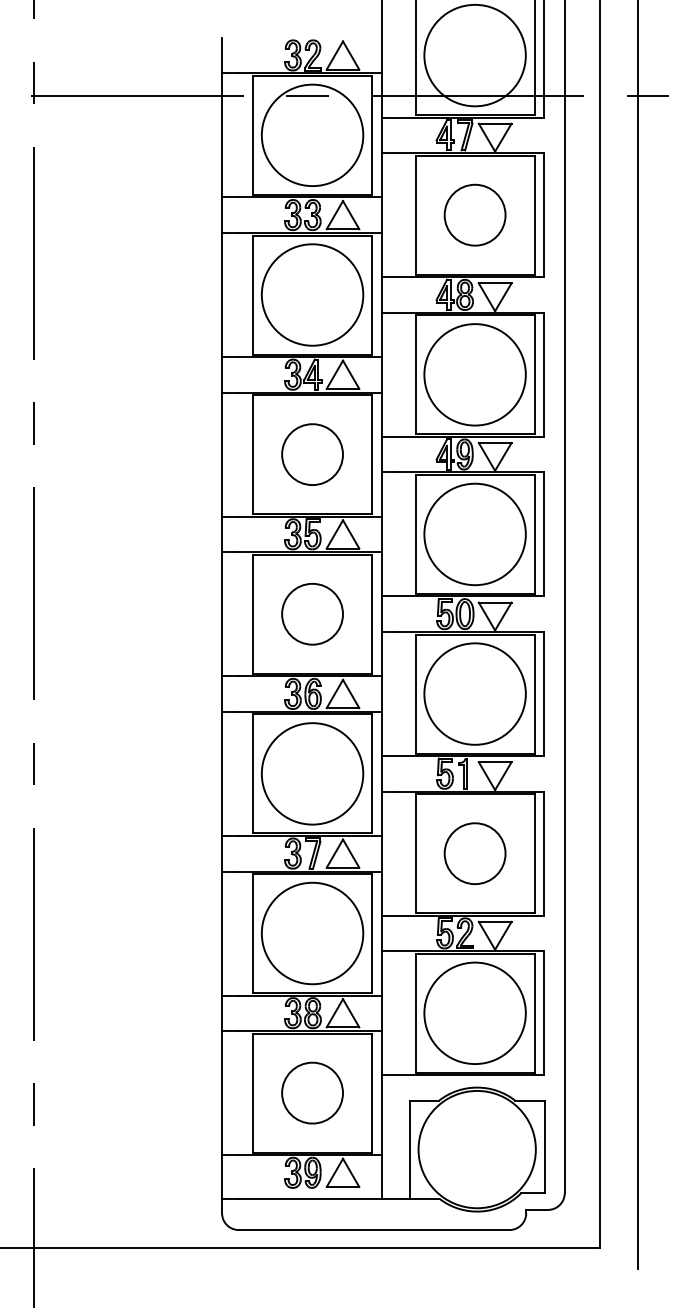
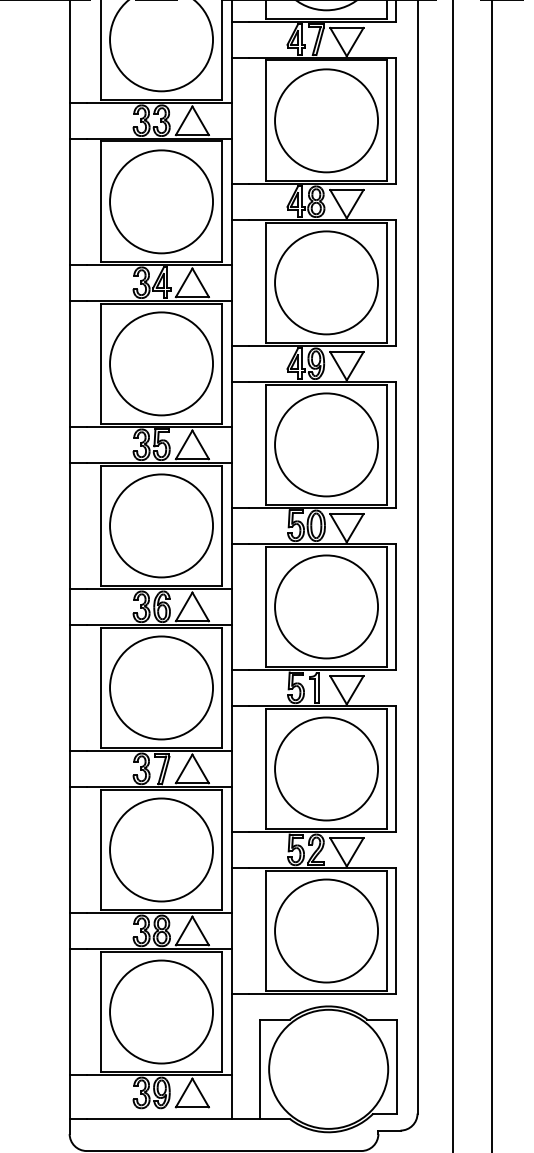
circle: (474, 214) -> (325, 120), size x1.67
circle: (312, 454) -> (161, 363), size x1.67
circle: (312, 613) -> (161, 525), size x1.67
circle: (474, 853) -> (325, 768), size x1.67
circle: (312, 1092) -> (161, 1011), size x1.67

